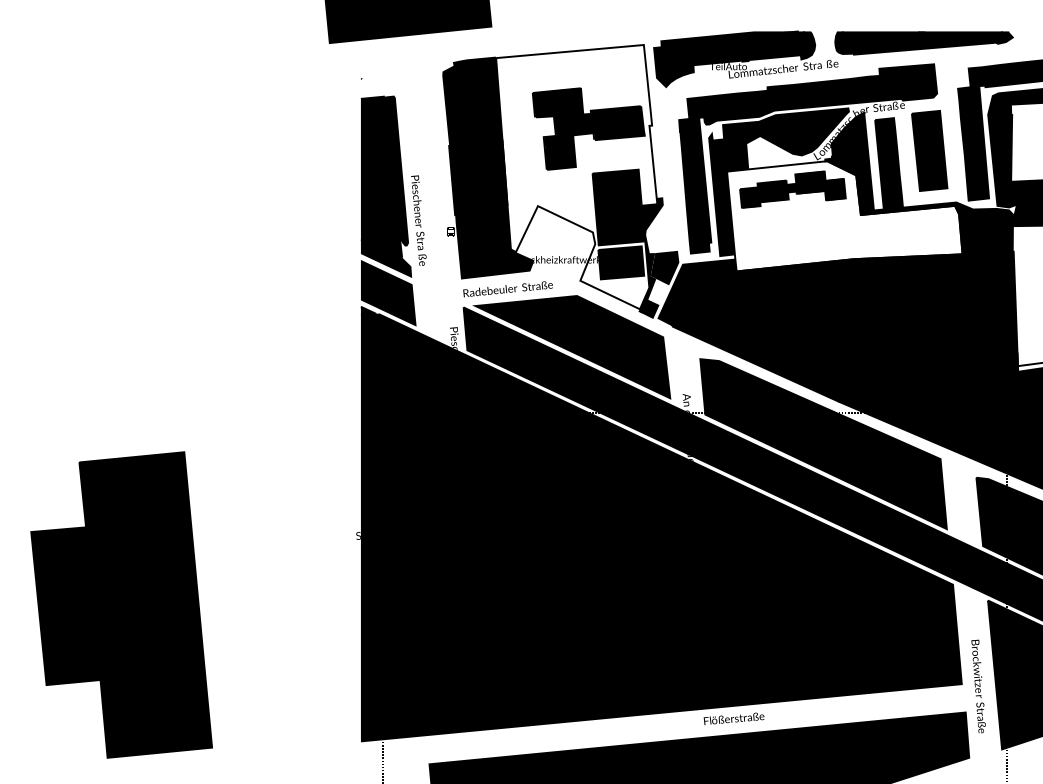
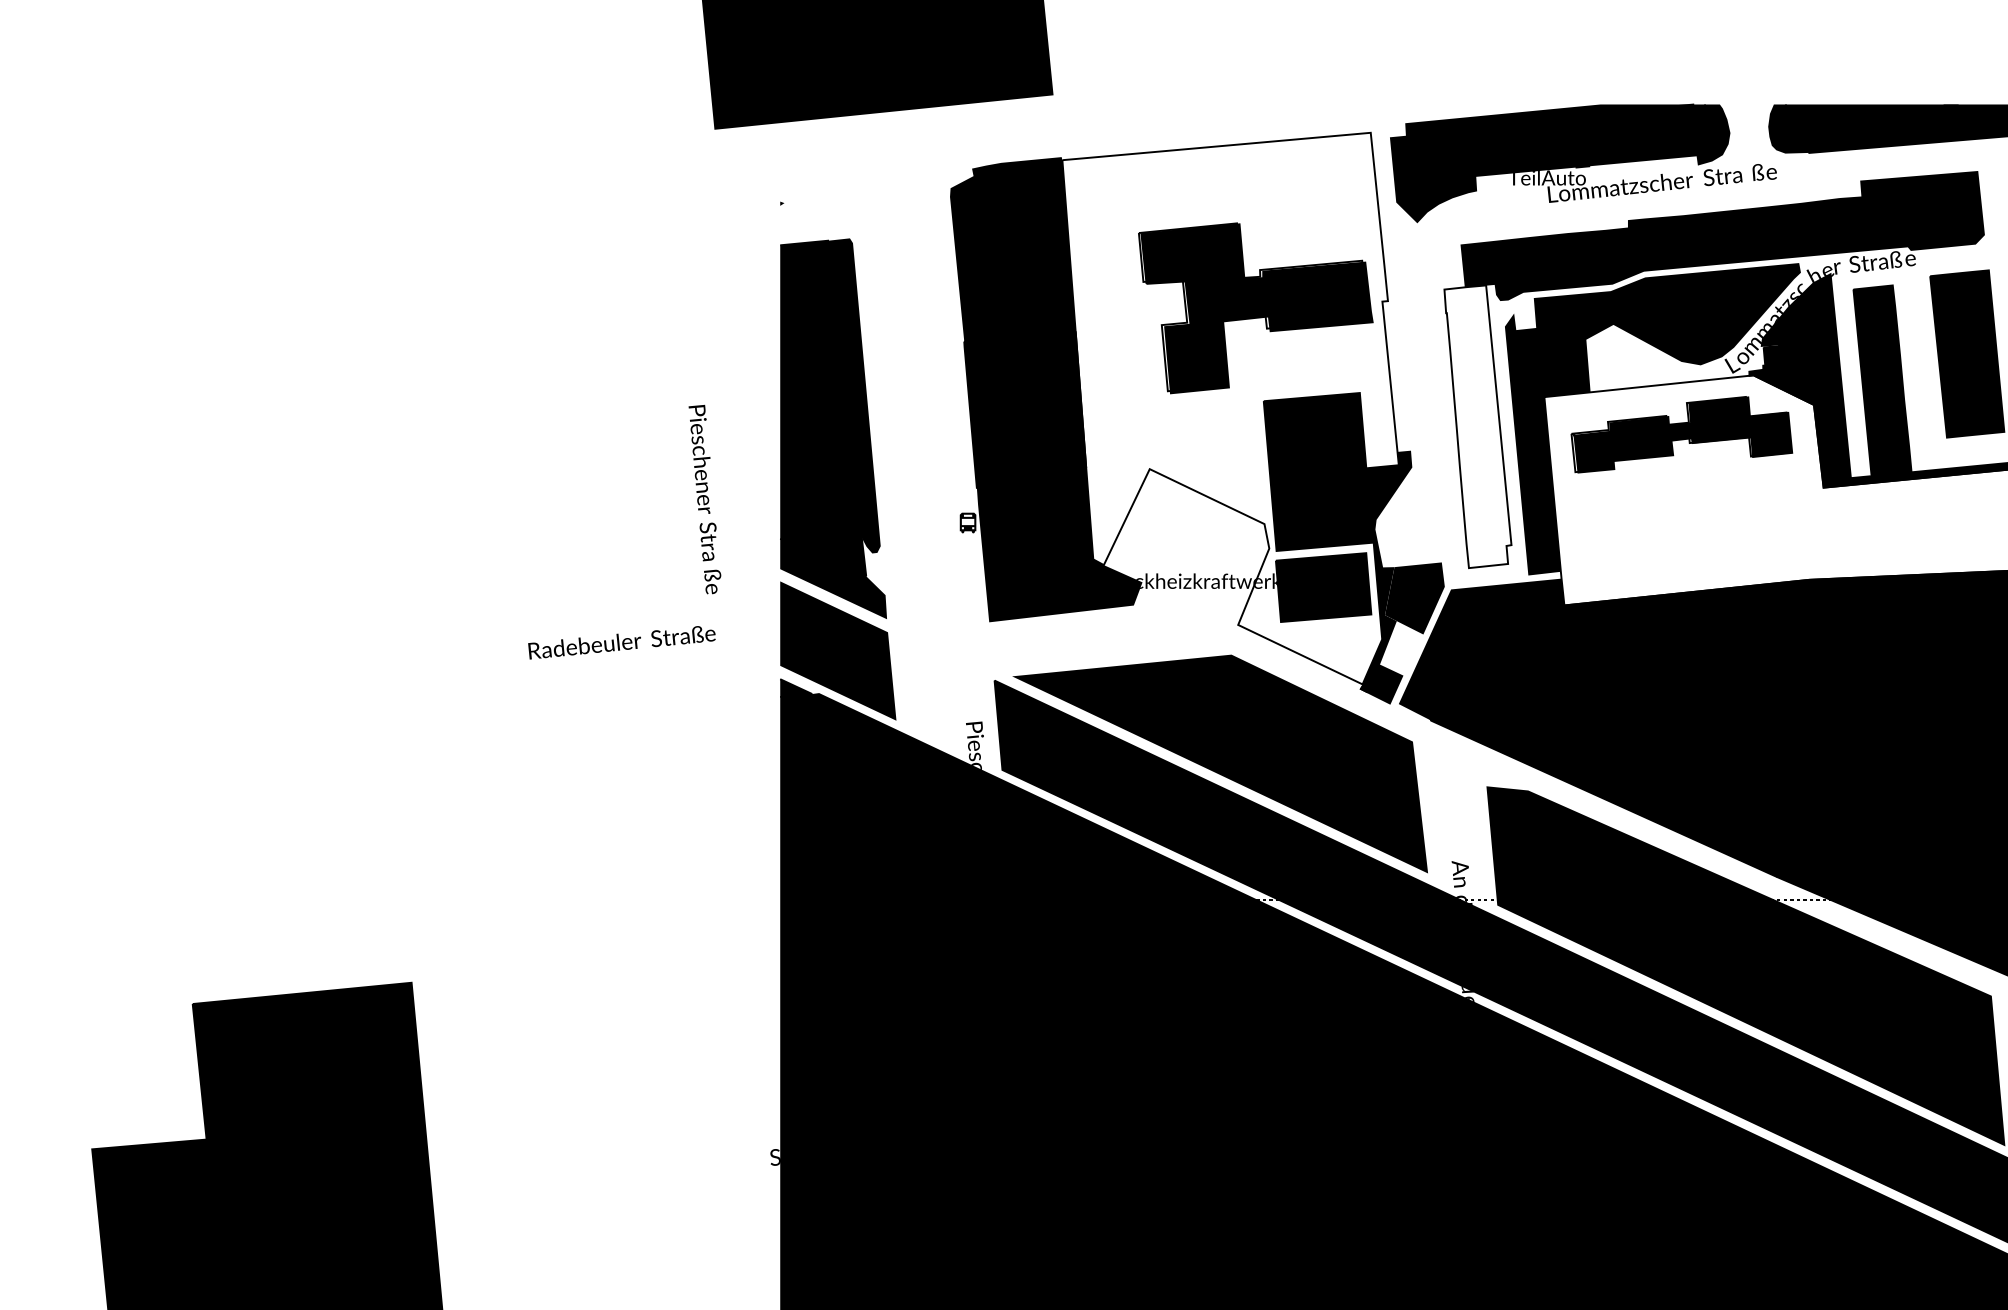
fill: (695, 185) -> (1478, 426), removed
text: (418, 220) -> (704, 499), moved
text: (507, 289) -> (620, 643), moved

